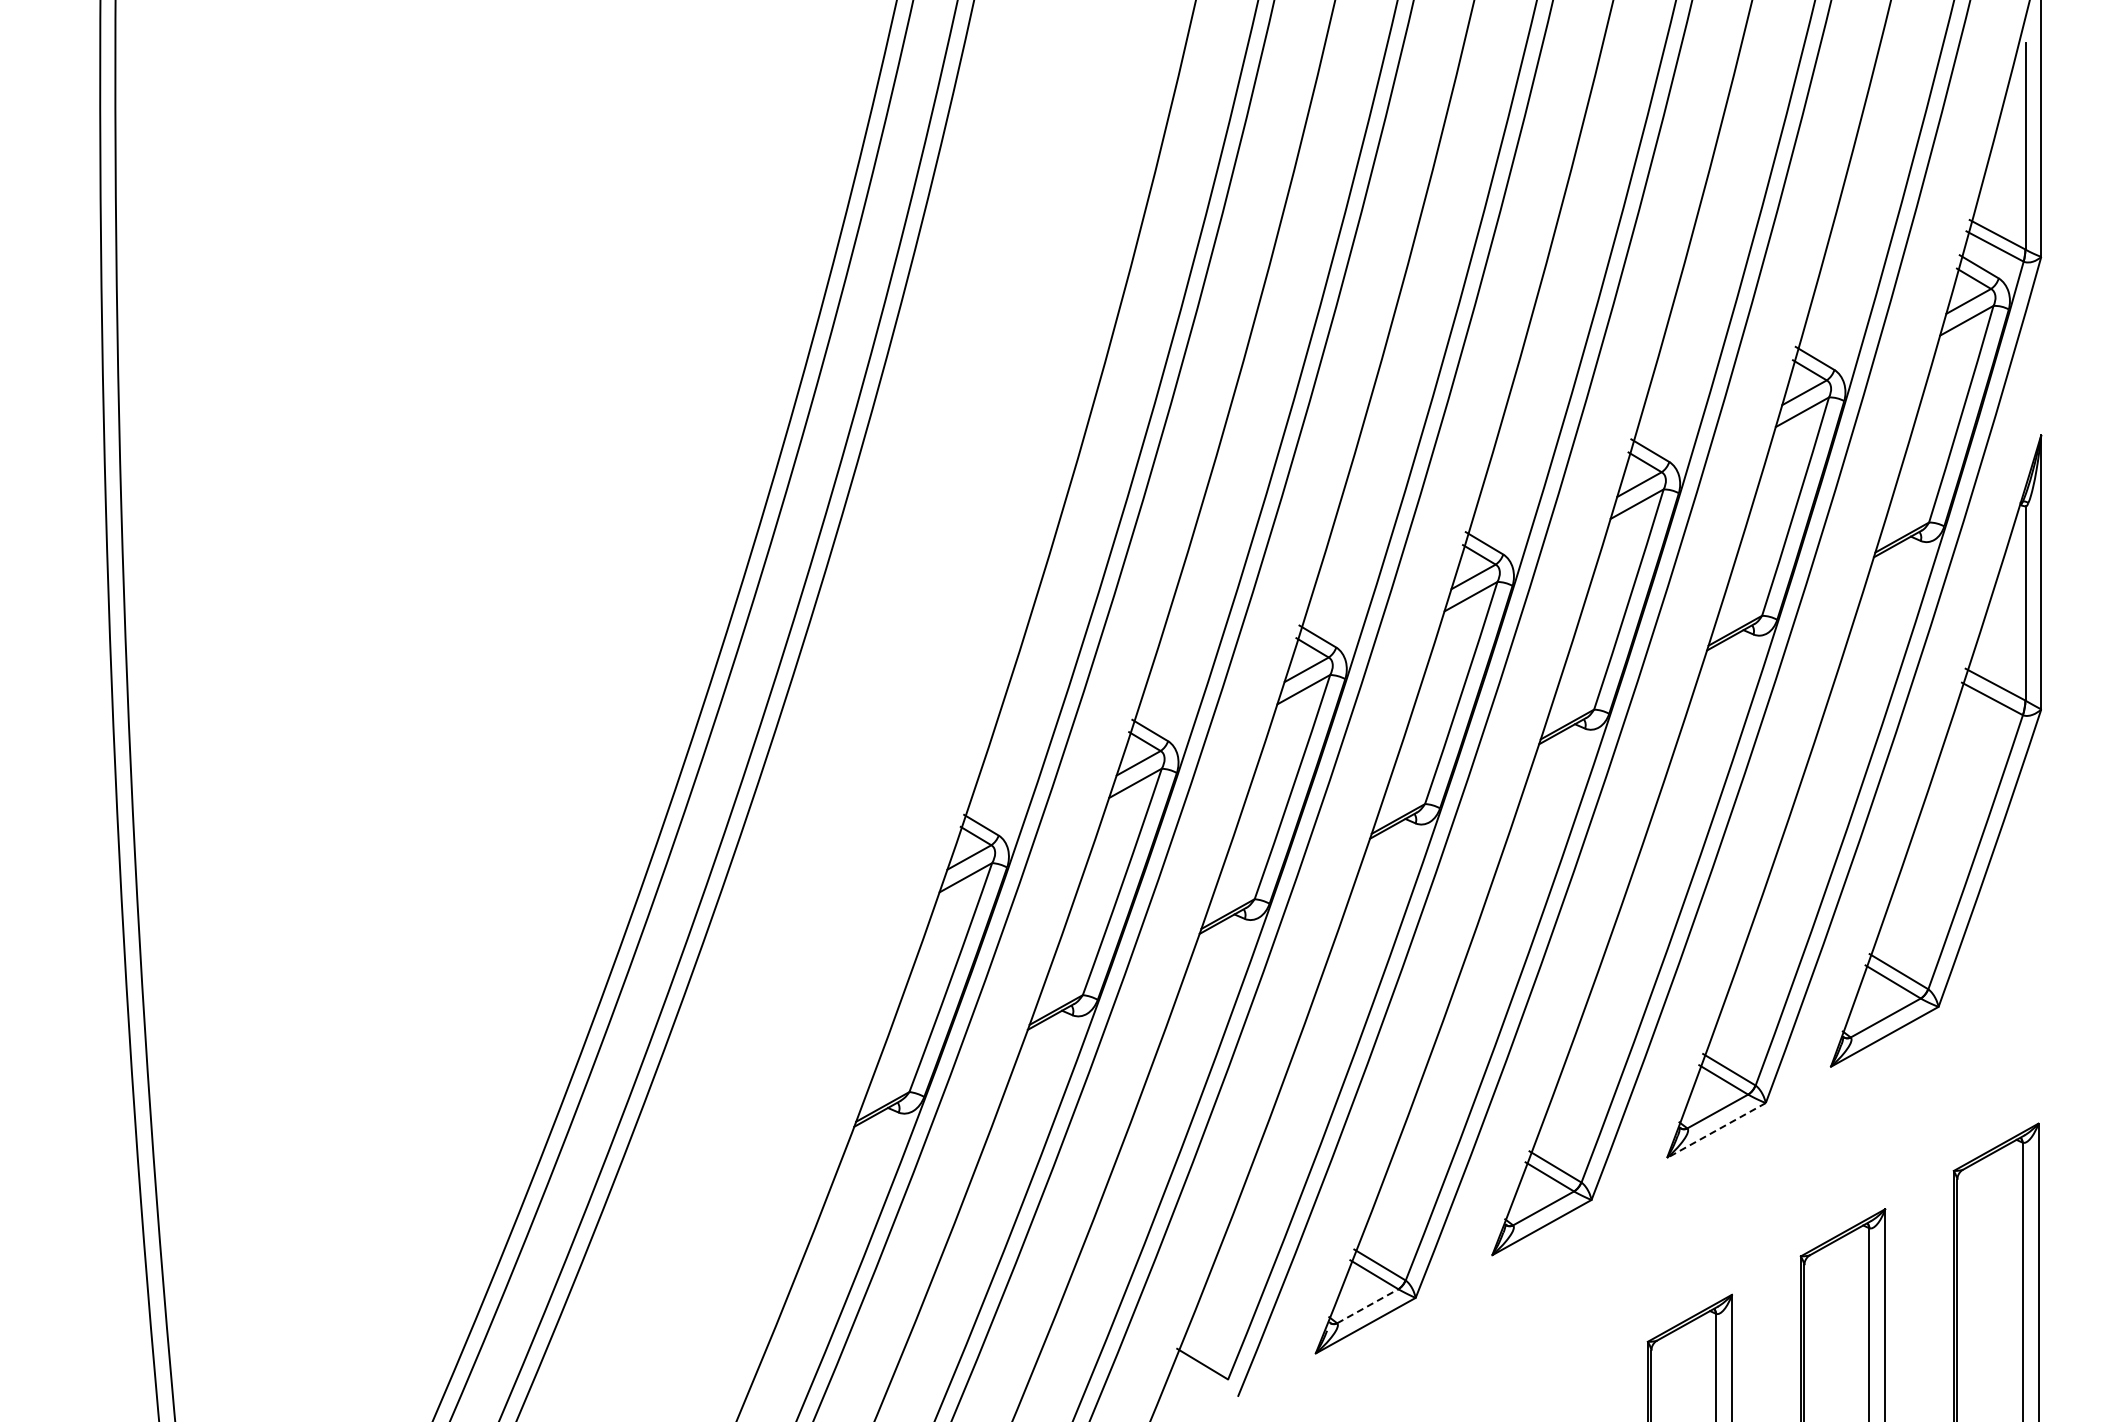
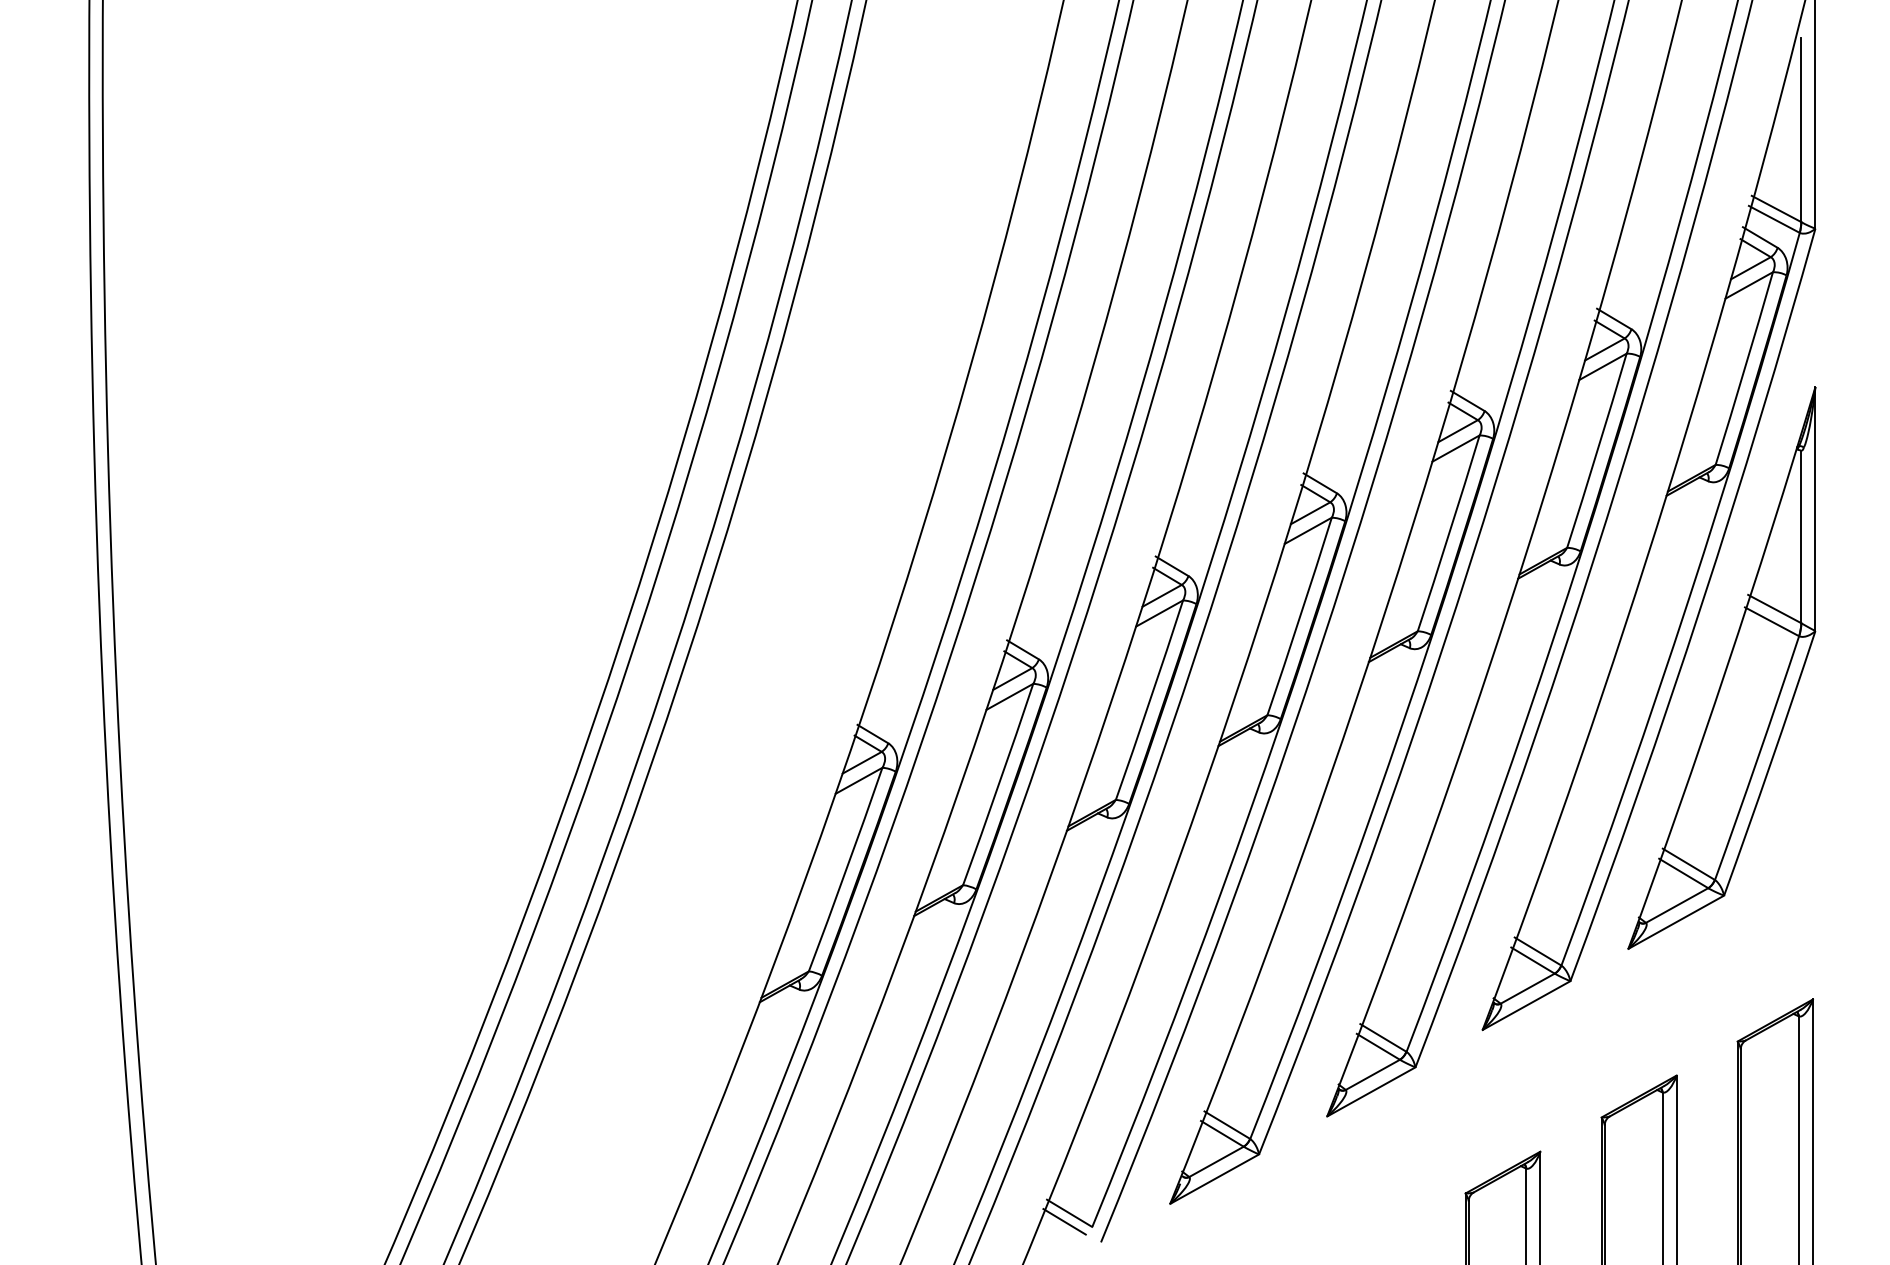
line: (1716, 1130) -> (1526, 1005), dashed -> solid
line: (1368, 1306) -> (1217, 1162), dashed -> solid
line: (1196, 1373) -> (1064, 1221), added

